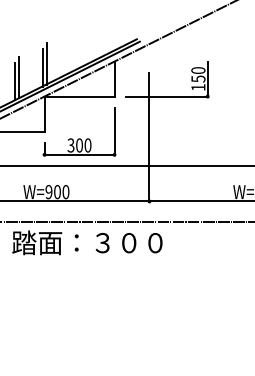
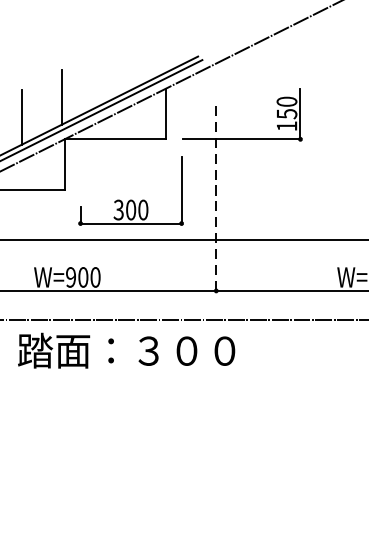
line: (46, 63) -> (67, 91), removed
line: (19, 77) -> (28, 111), removed
part: (79, 138) -> (131, 199), moved
line: (149, 138) -> (216, 199), solid -> dashed

